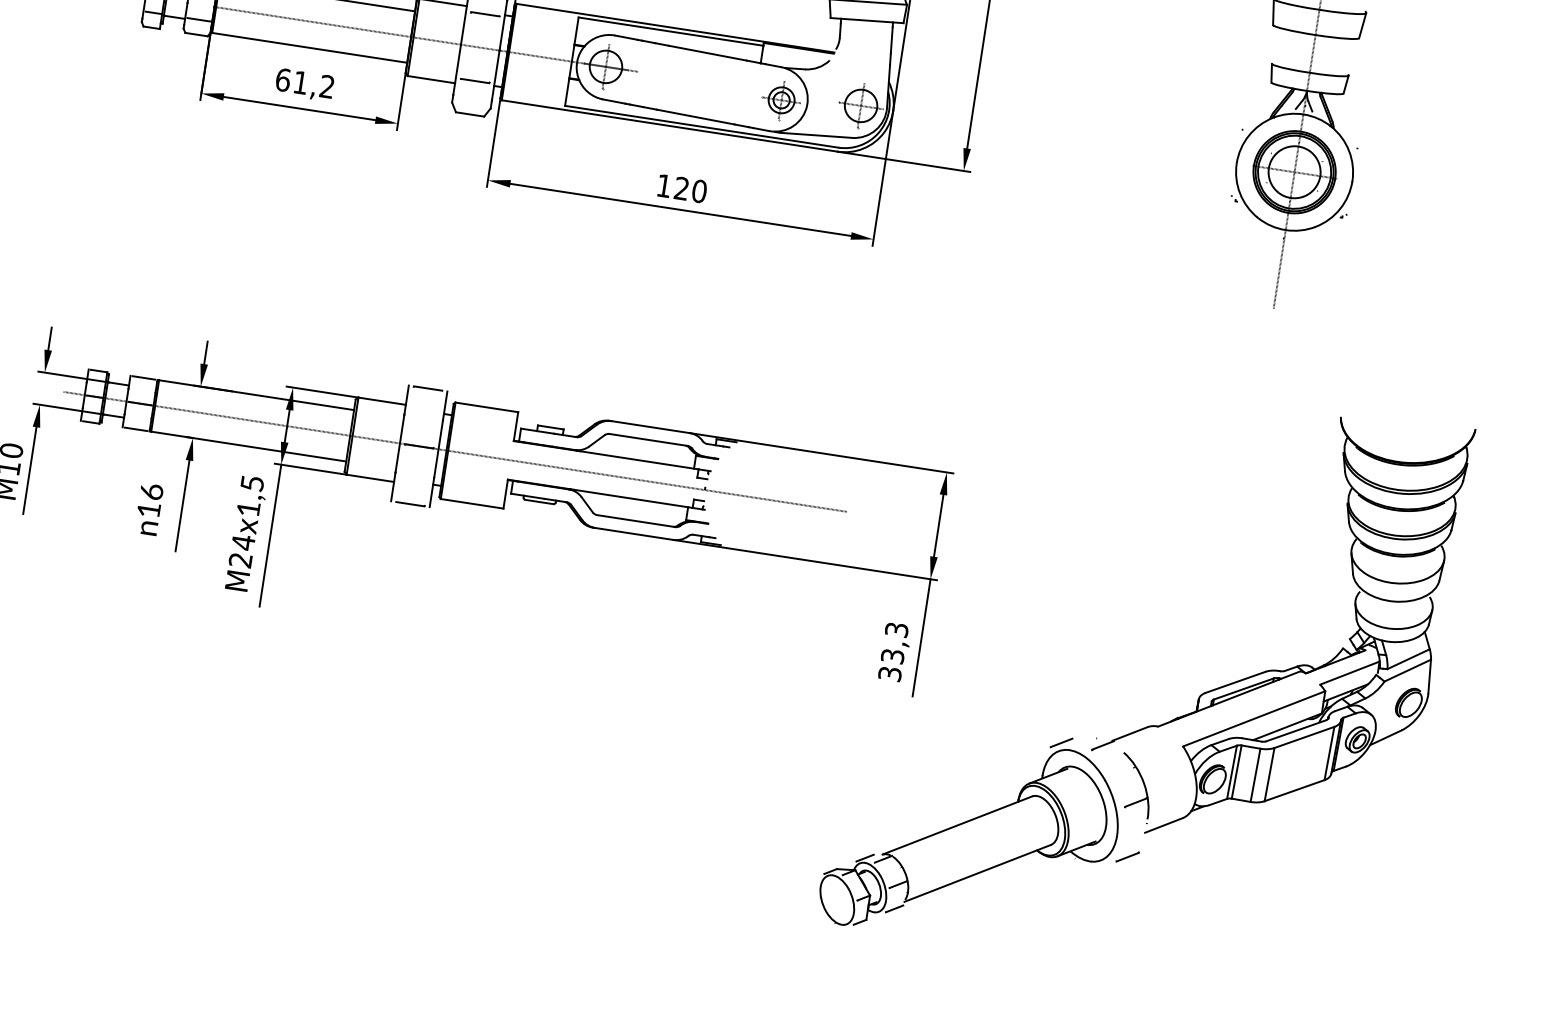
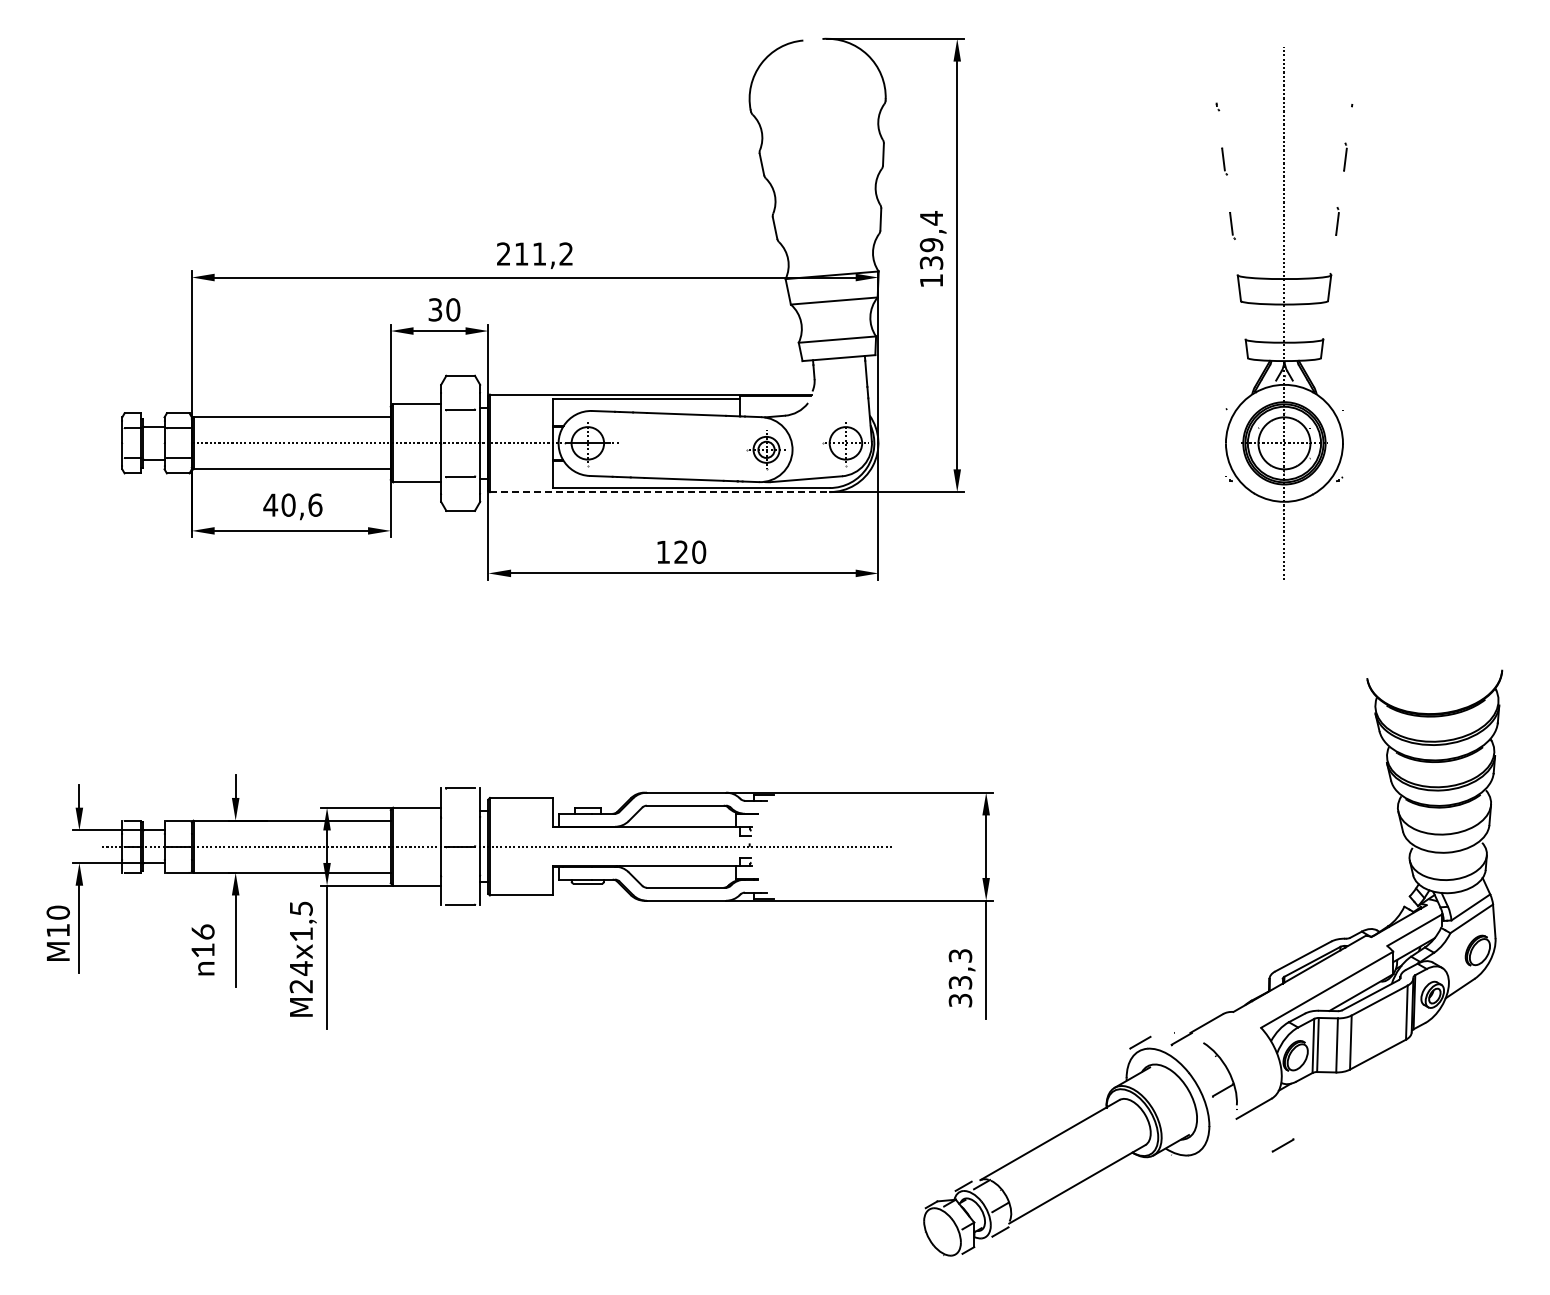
text: (304, 82) -> (292, 504), 61,2 -> 40,6
line: (669, 126) -> (659, 492), solid -> dashed
line: (1127, 856) -> (1282, 1145), moved

